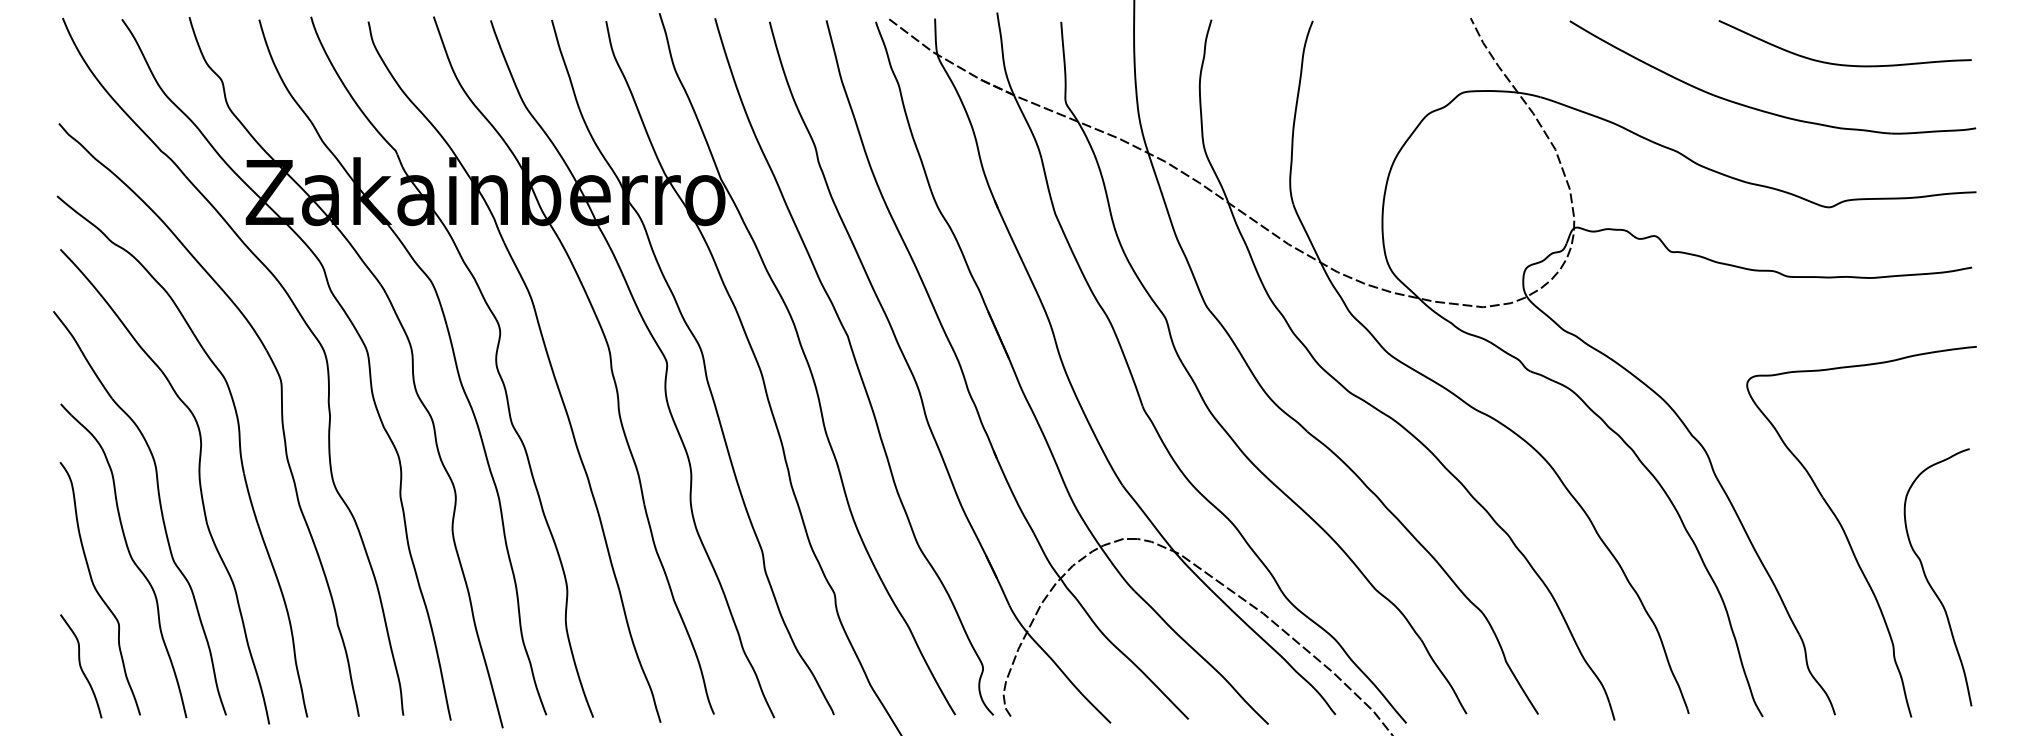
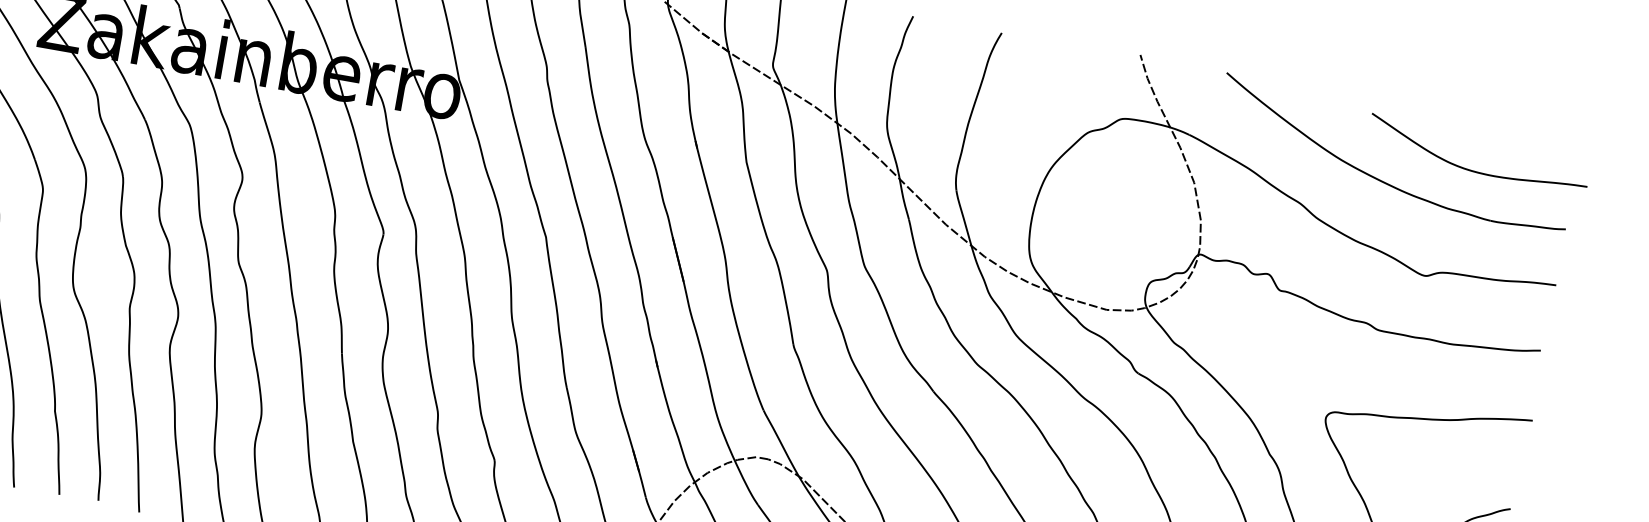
curve: (1838, 63) -> (1470, 169), moved

